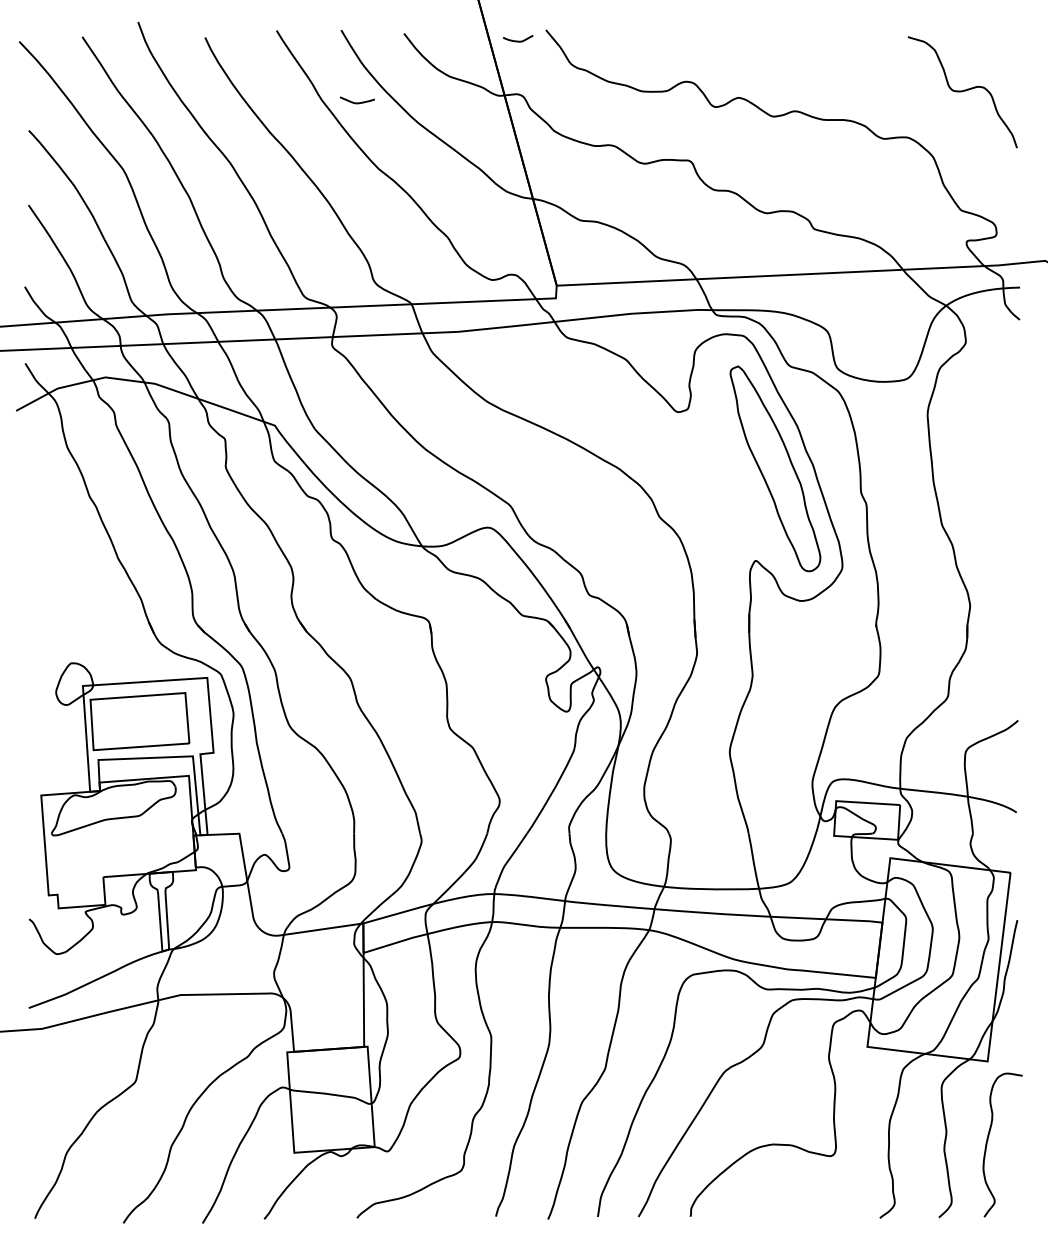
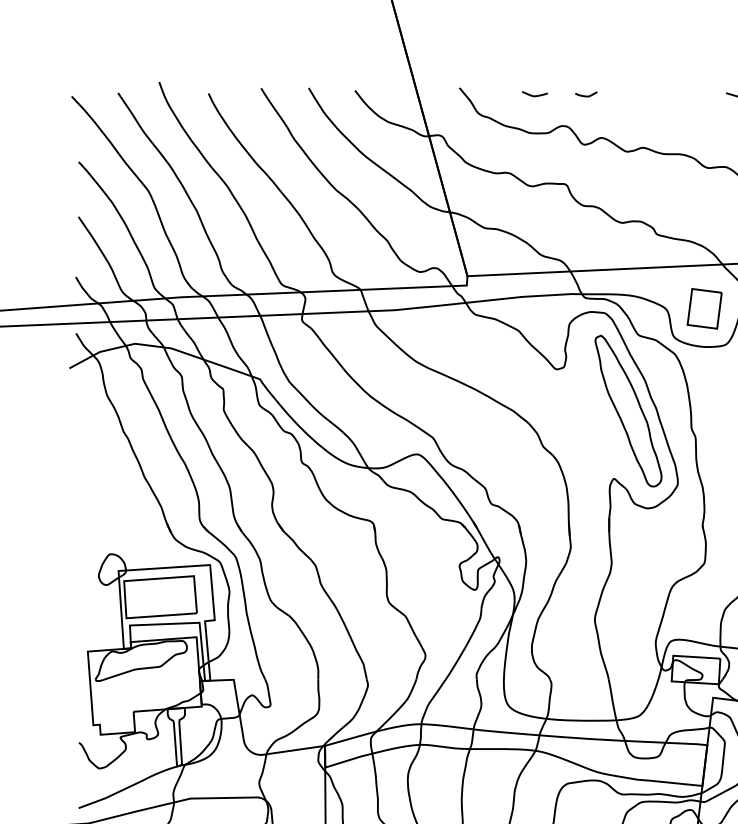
curve: (518, 40) -> (586, 95), moved
curve: (357, 102) -> (535, 95), moved
part: (878, 329) -> (704, 308), added

